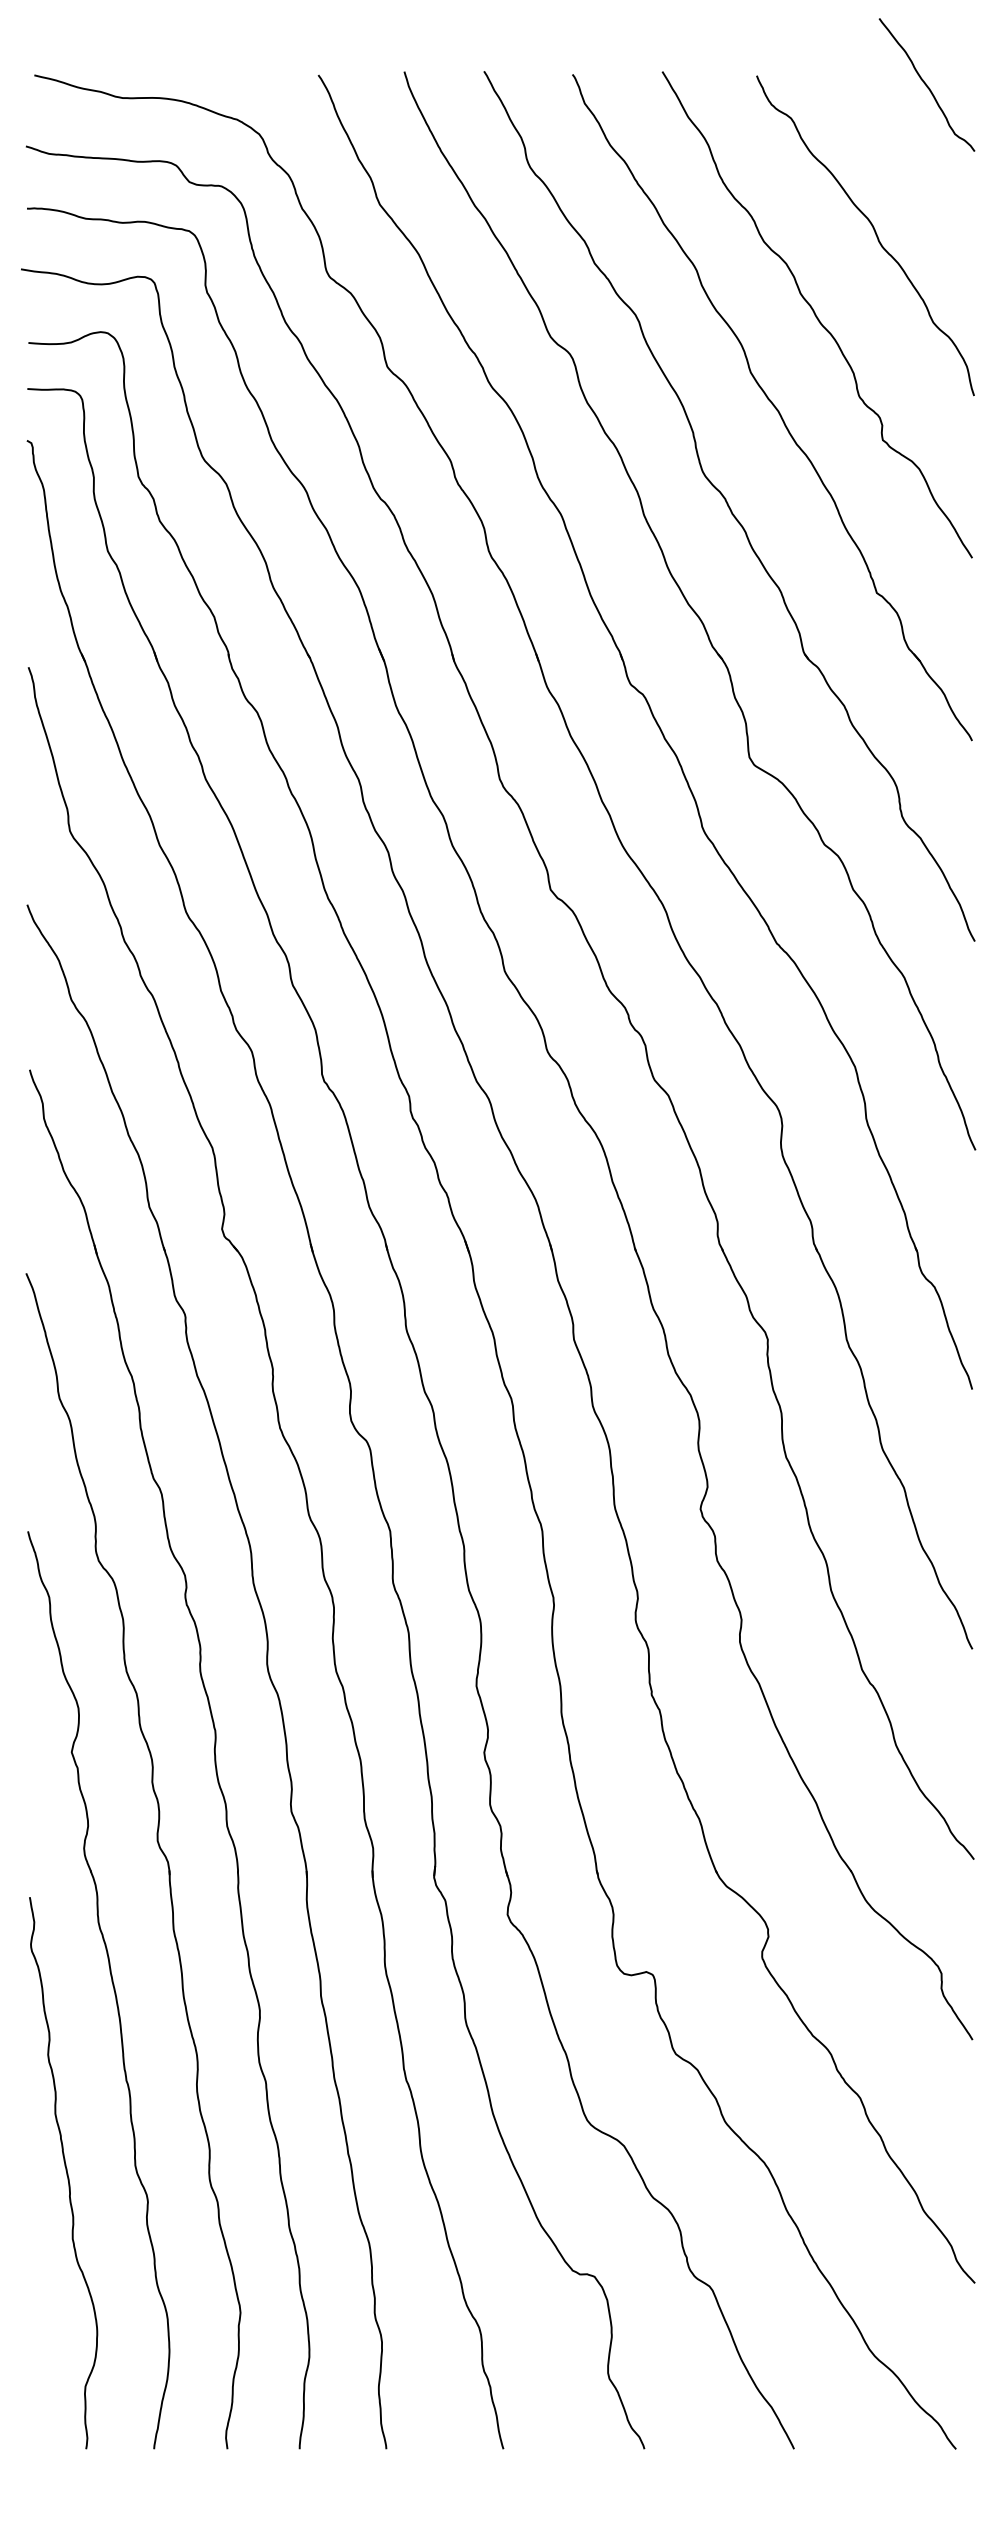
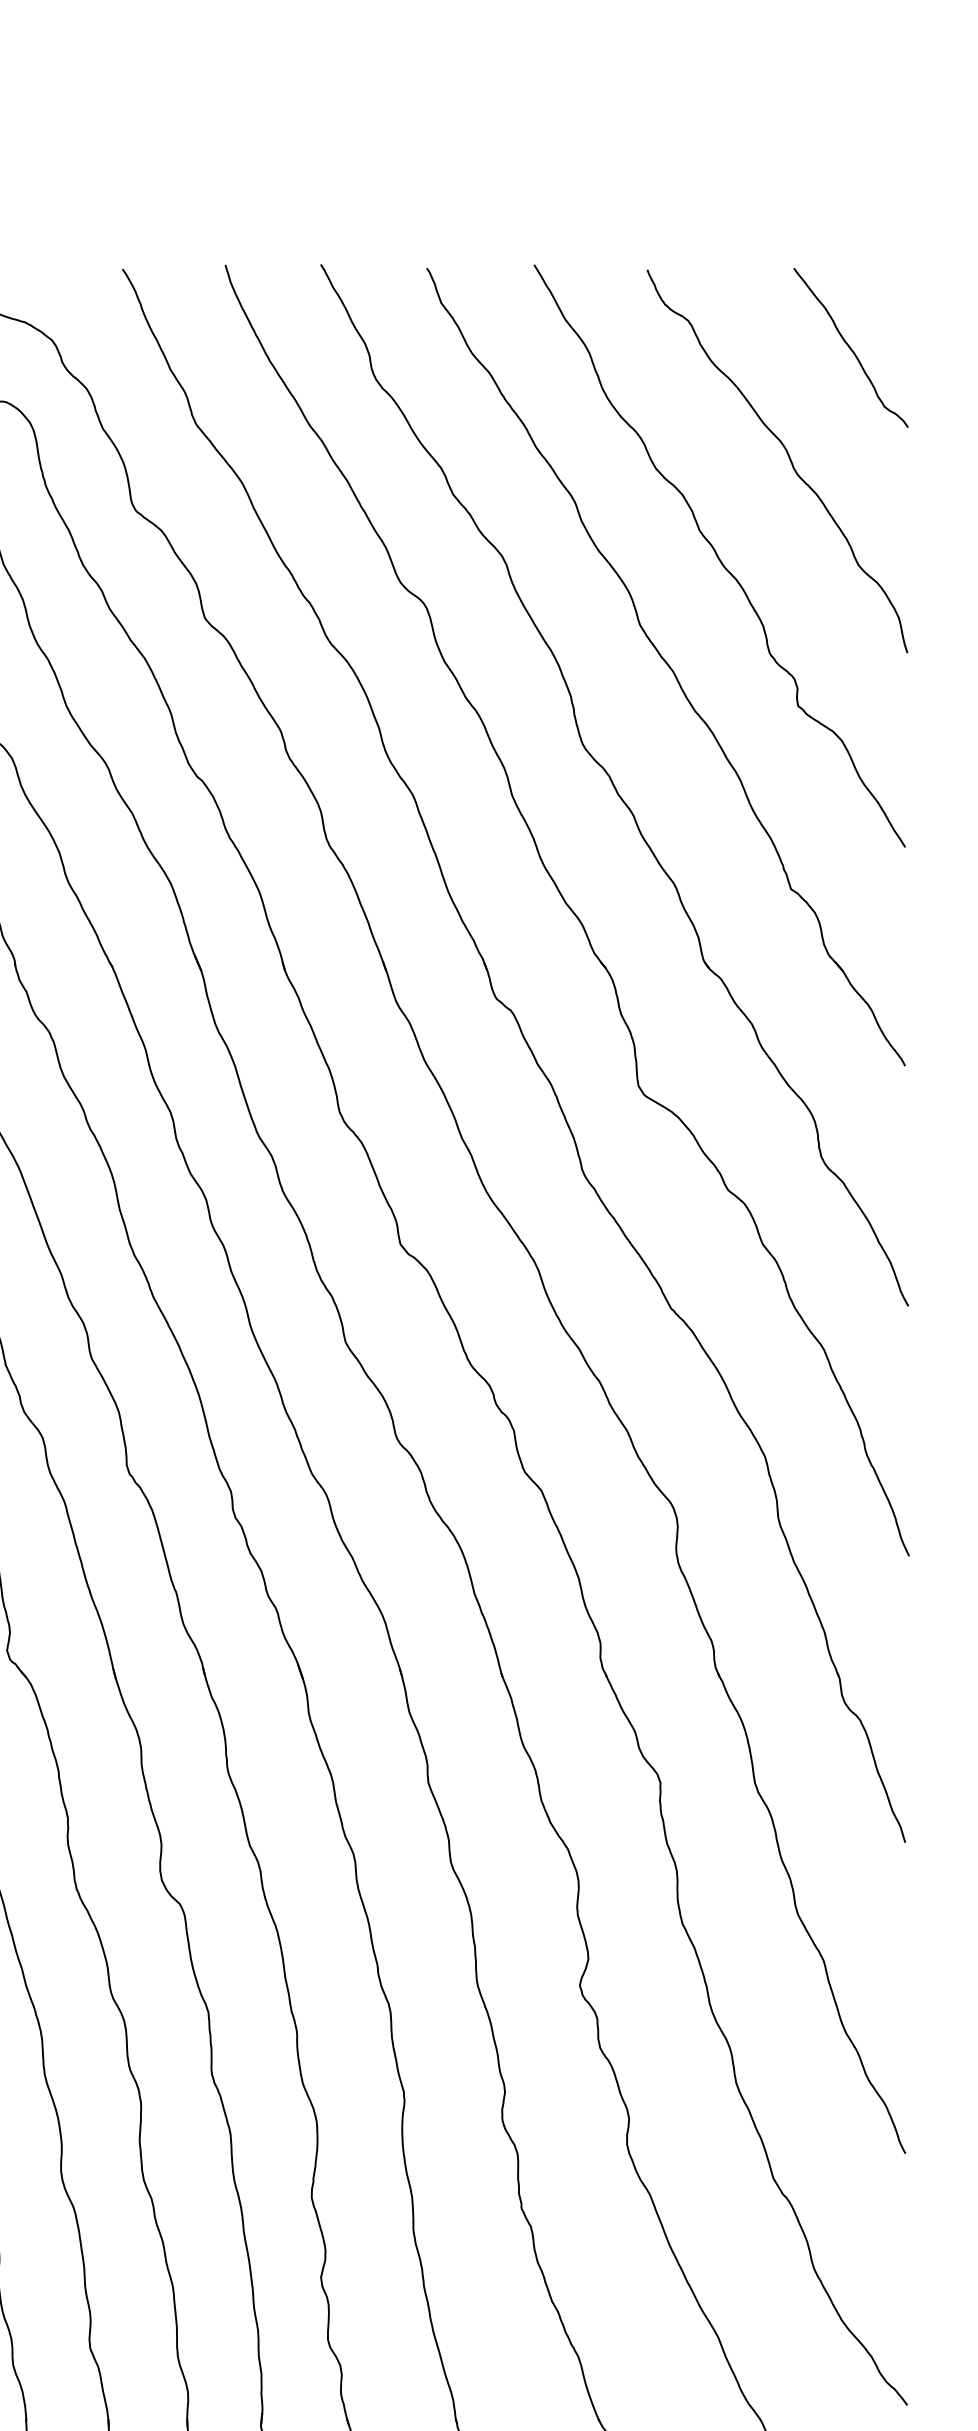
curve: (926, 84) -> (850, 347), moved

